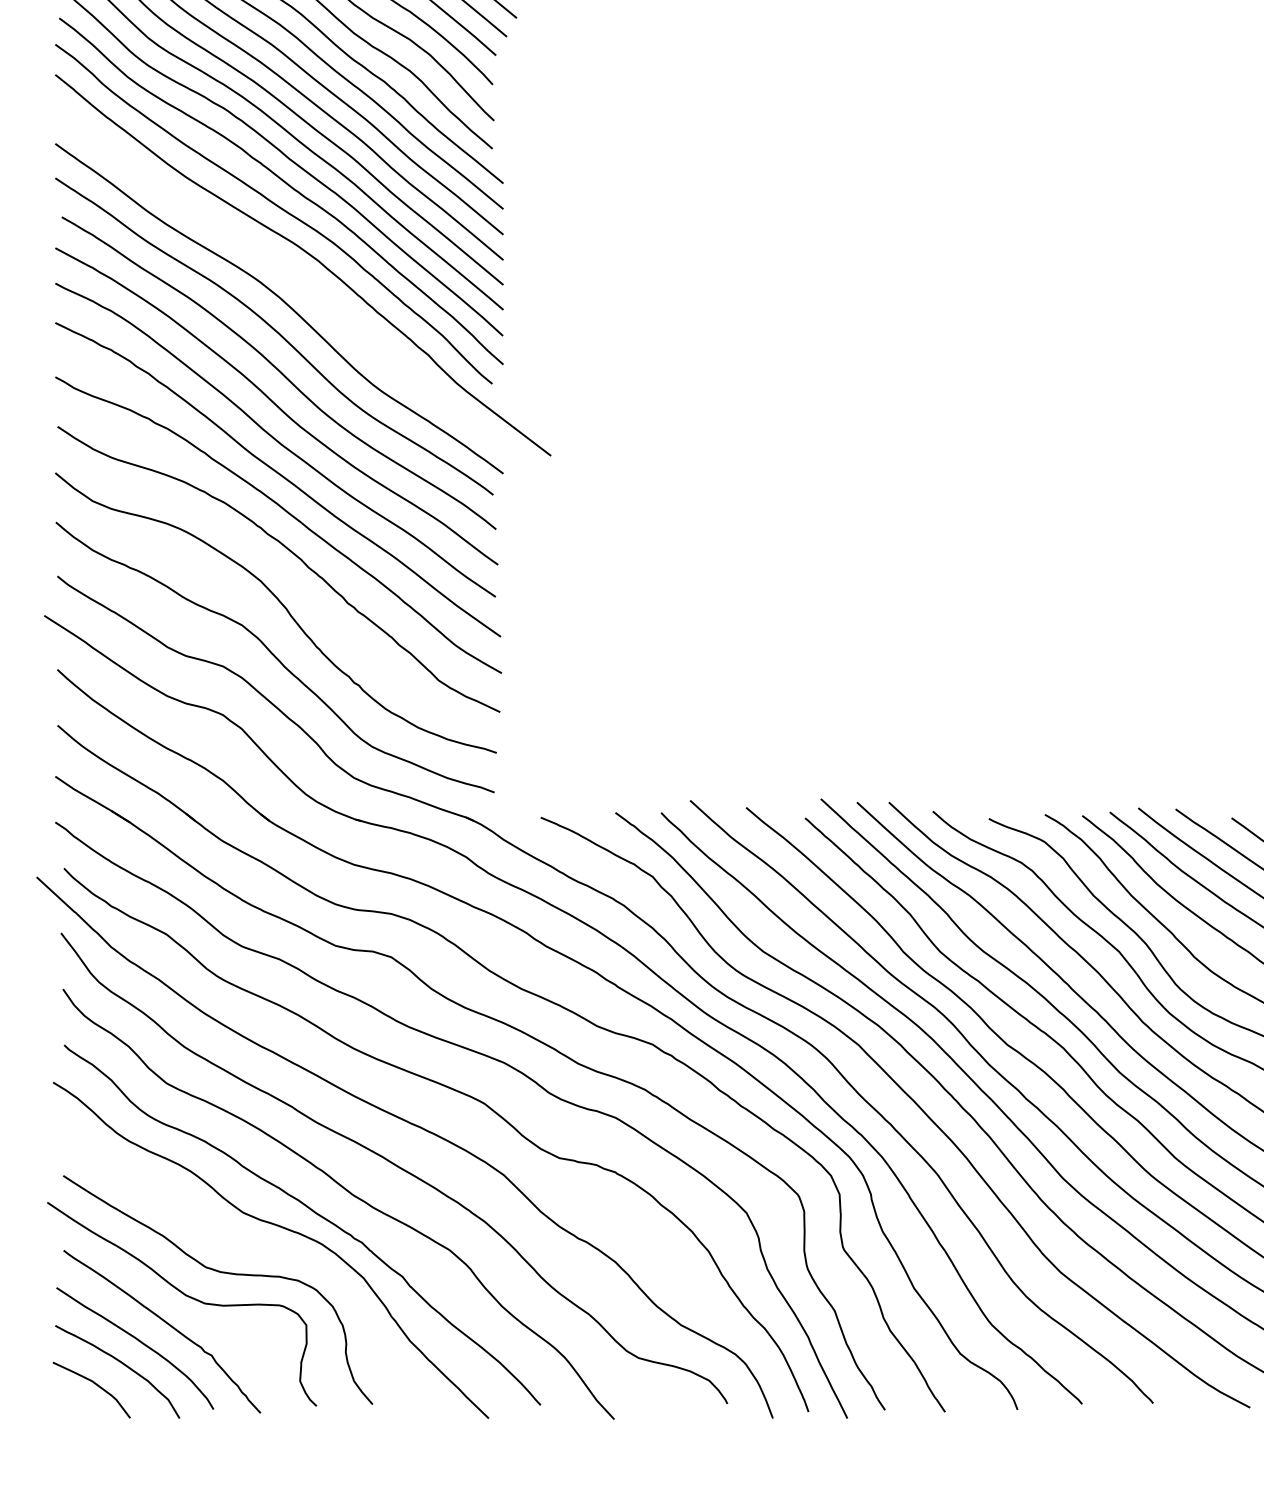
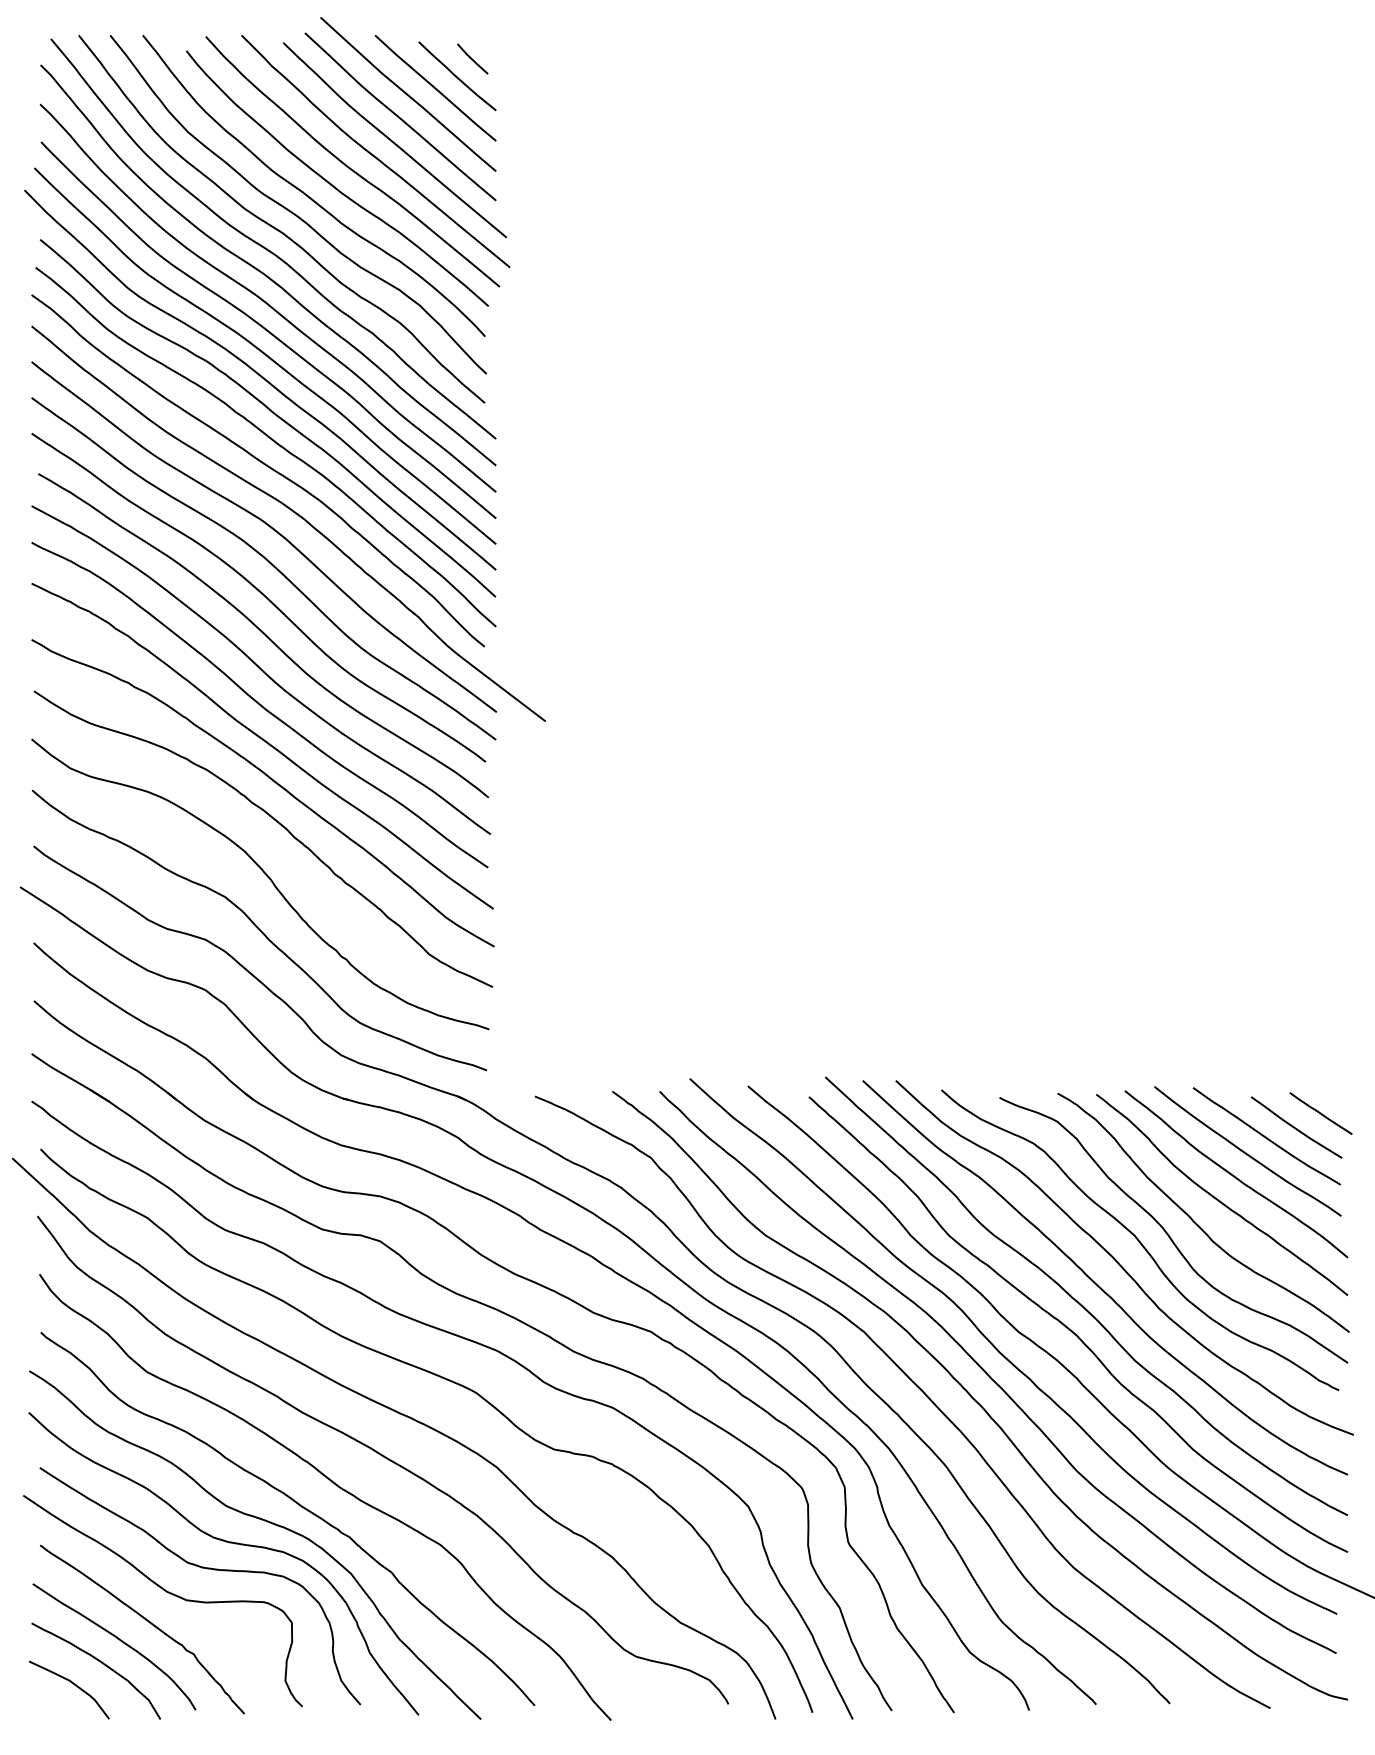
curve: (284, 268) -> (269, 527), added
curve: (246, 1248) -> (229, 1543), added

